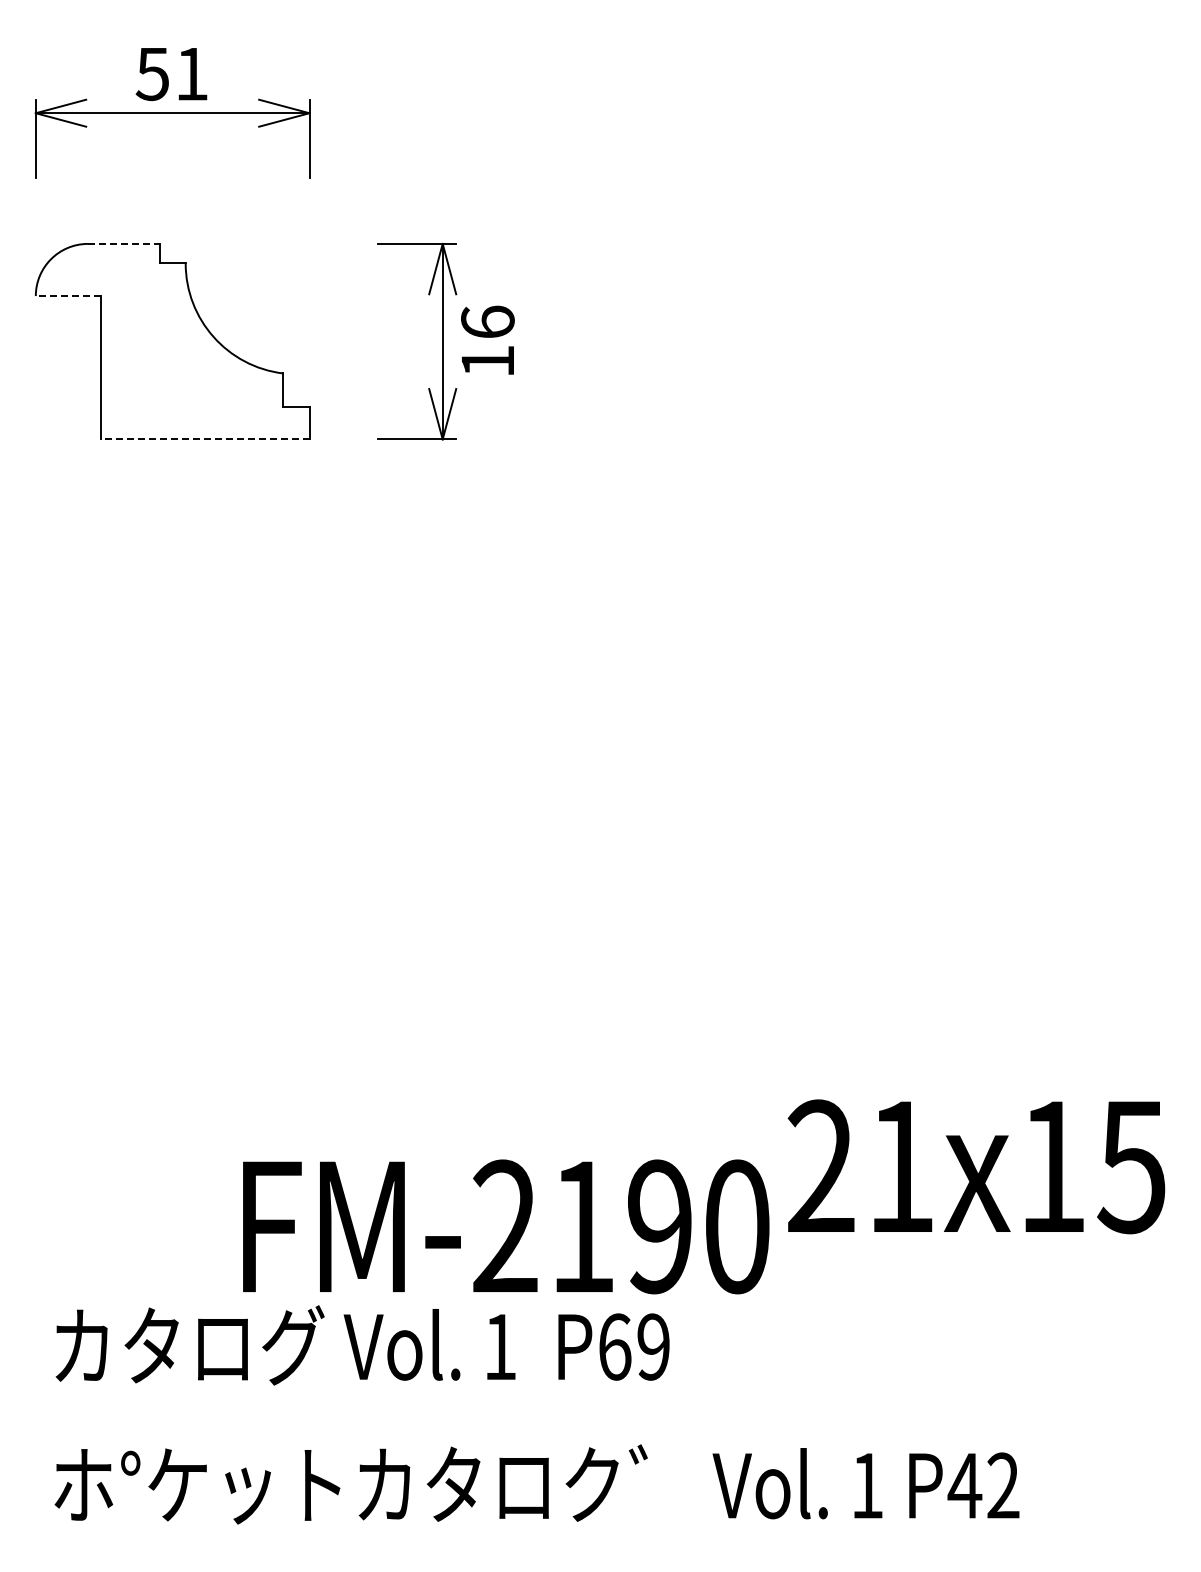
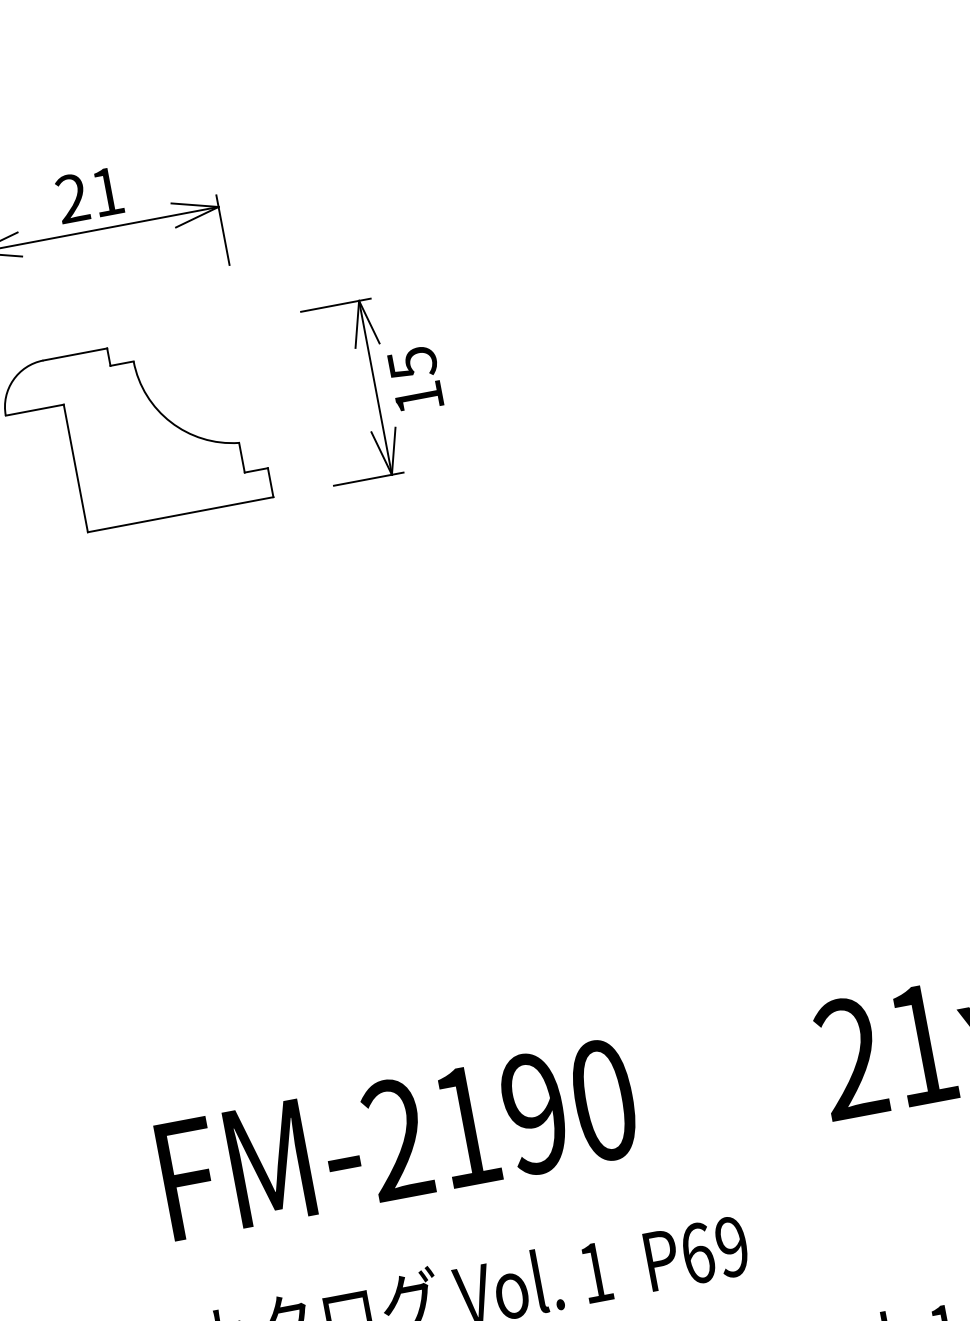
text: (152, 74) -> (72, 198), 51 -> 21
line: (123, 243) -> (74, 354), dashed -> solid
line: (68, 296) -> (34, 410), dashed -> solid
text: (487, 322) -> (412, 363), 16 -> 15
line: (204, 439) -> (180, 514), dashed -> solid
text: (506, 1226) -> (398, 1139), moved

